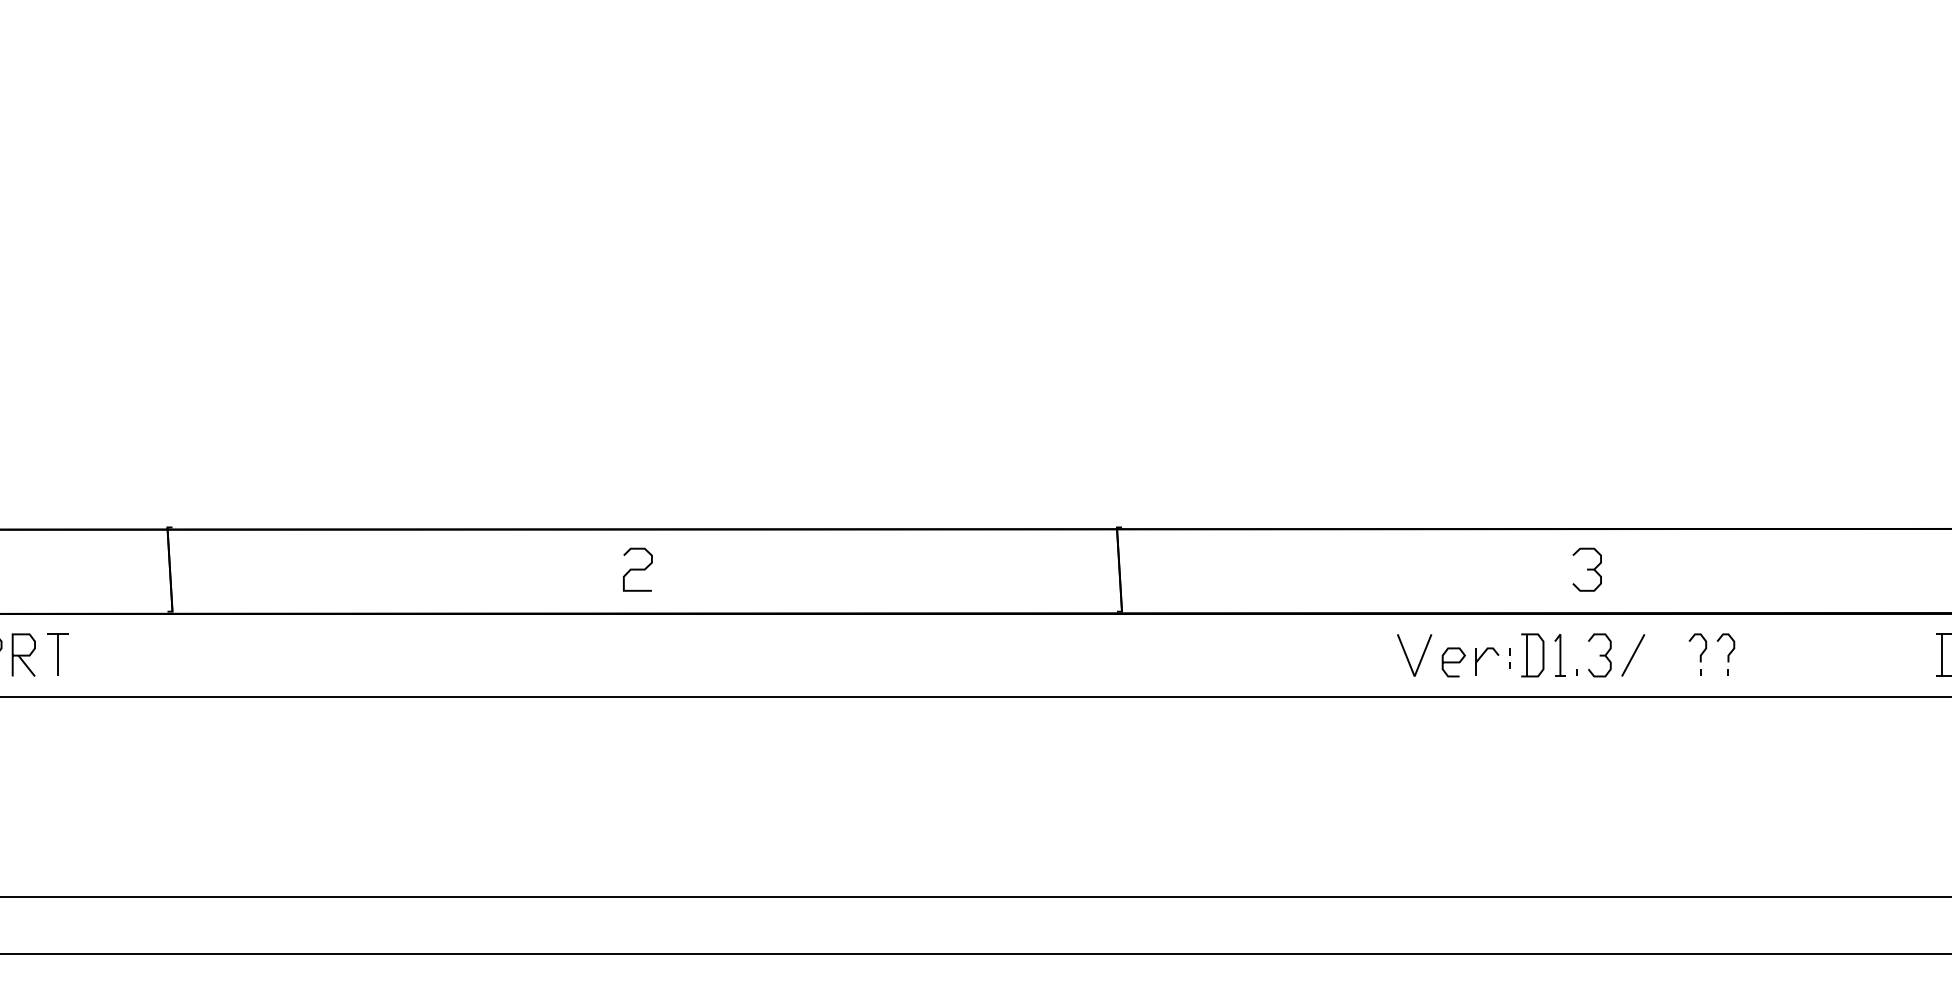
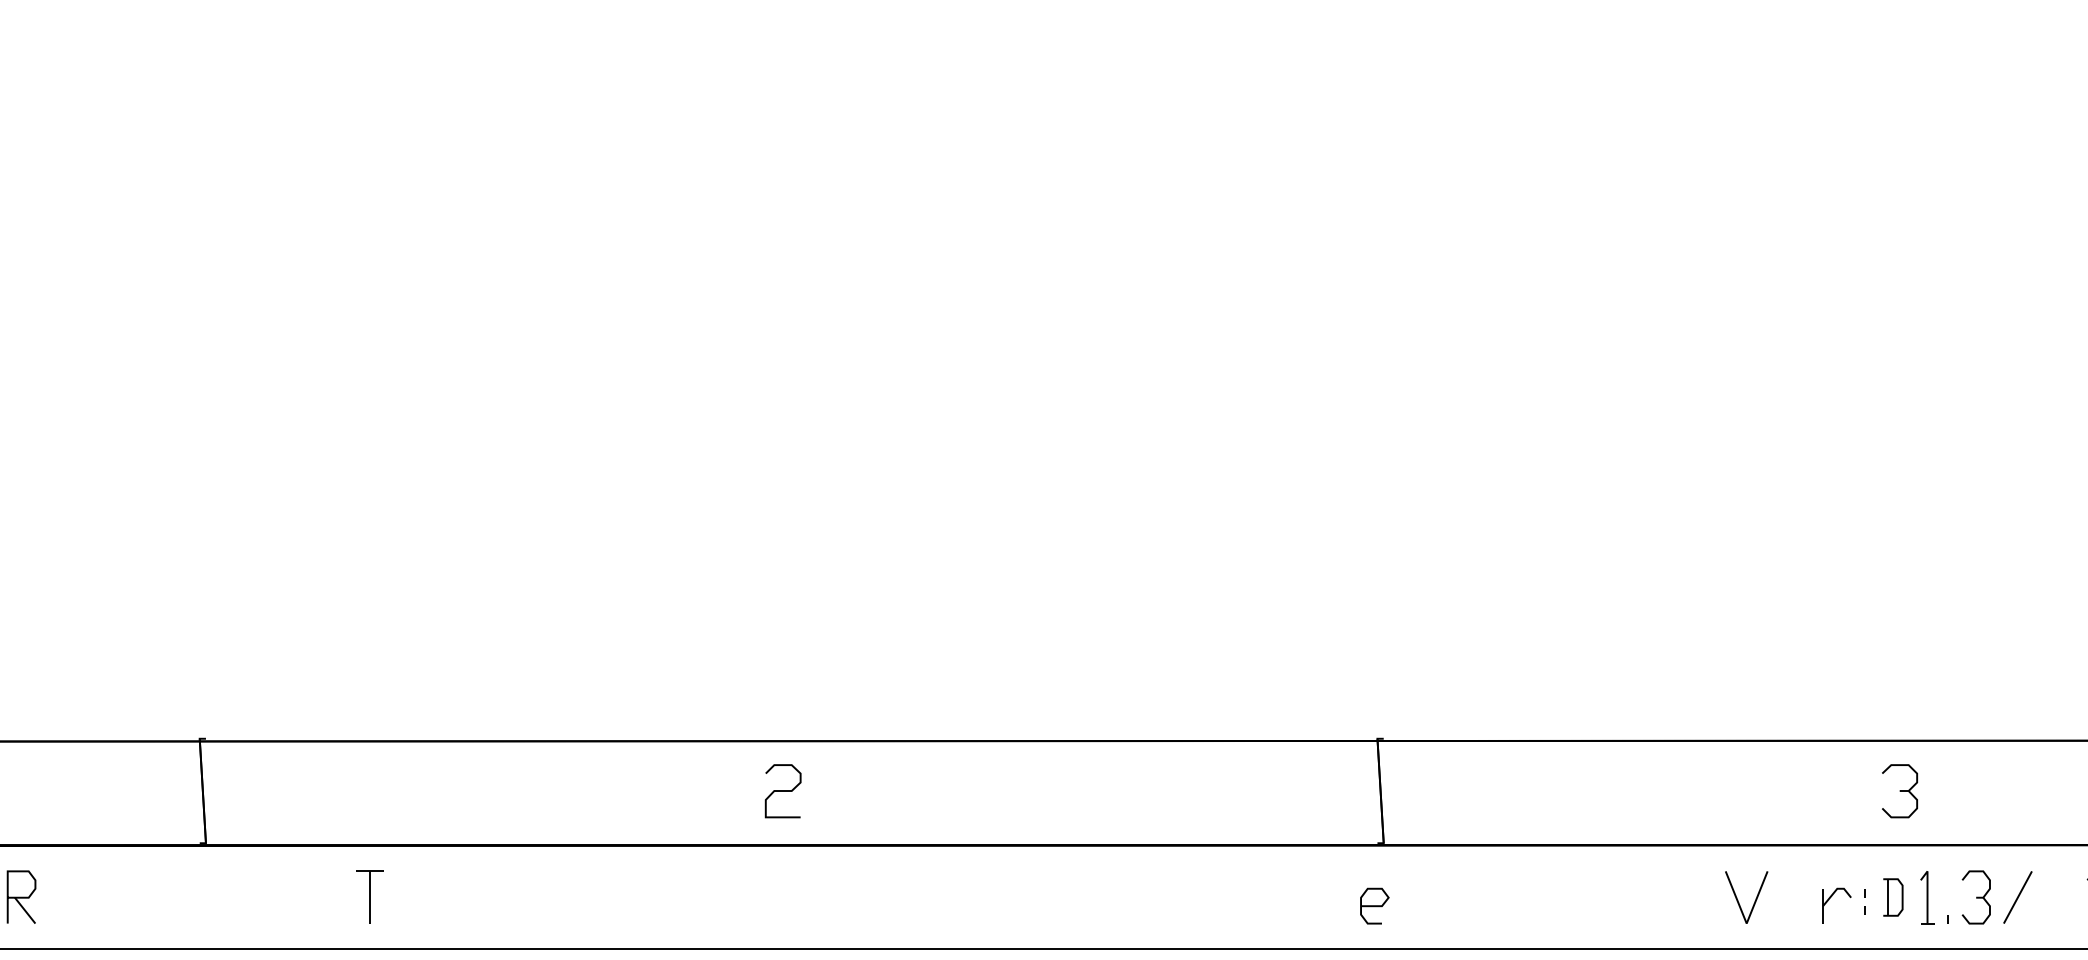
part: (1586, 569) -> (1899, 790), moved
part: (57, 654) -> (369, 896), moved
part: (1532, 655) -> (1892, 897), size x0.7
curve: (1453, 662) -> (1374, 906), moved

